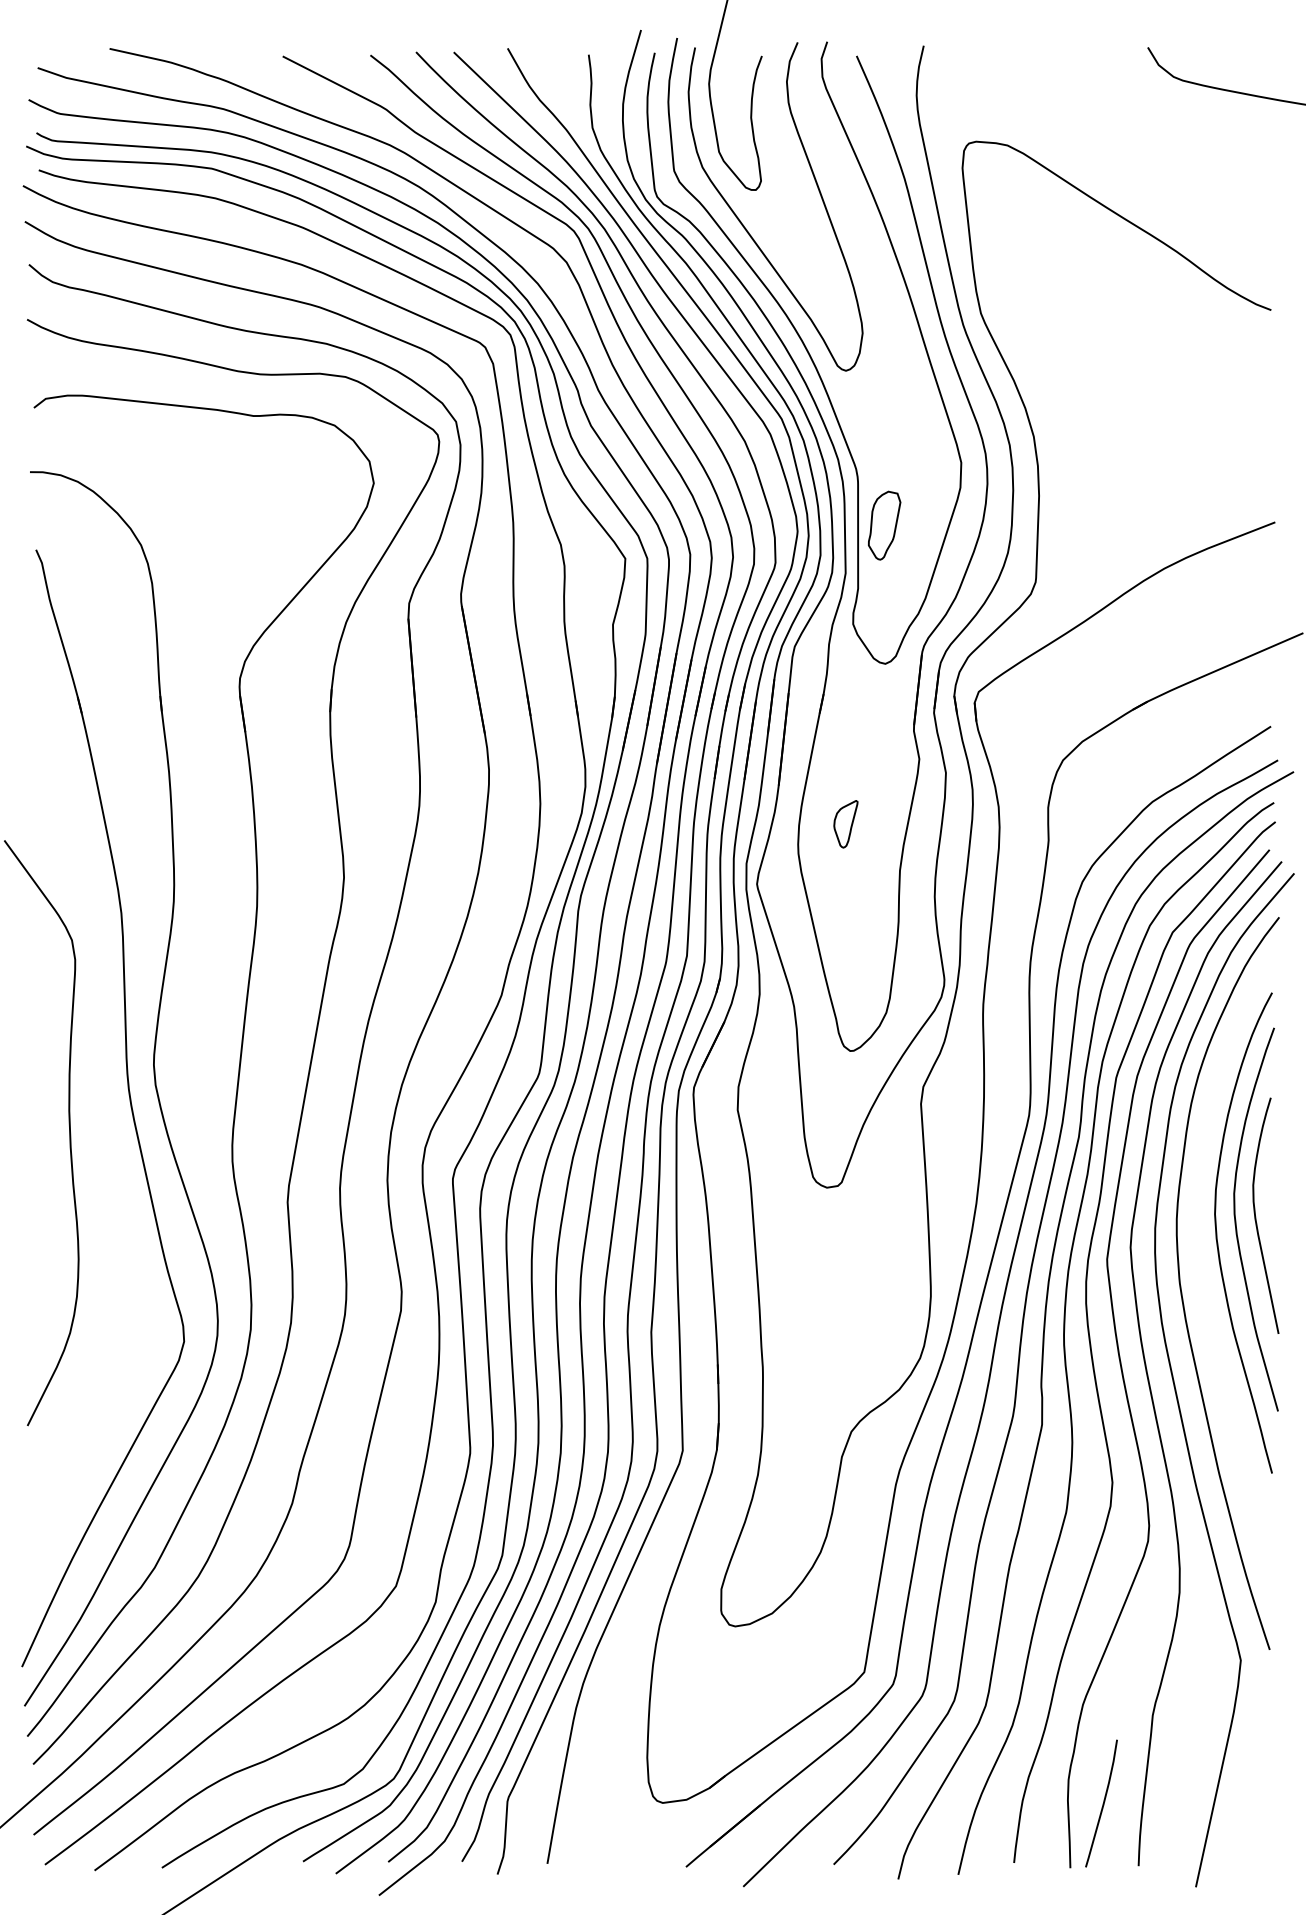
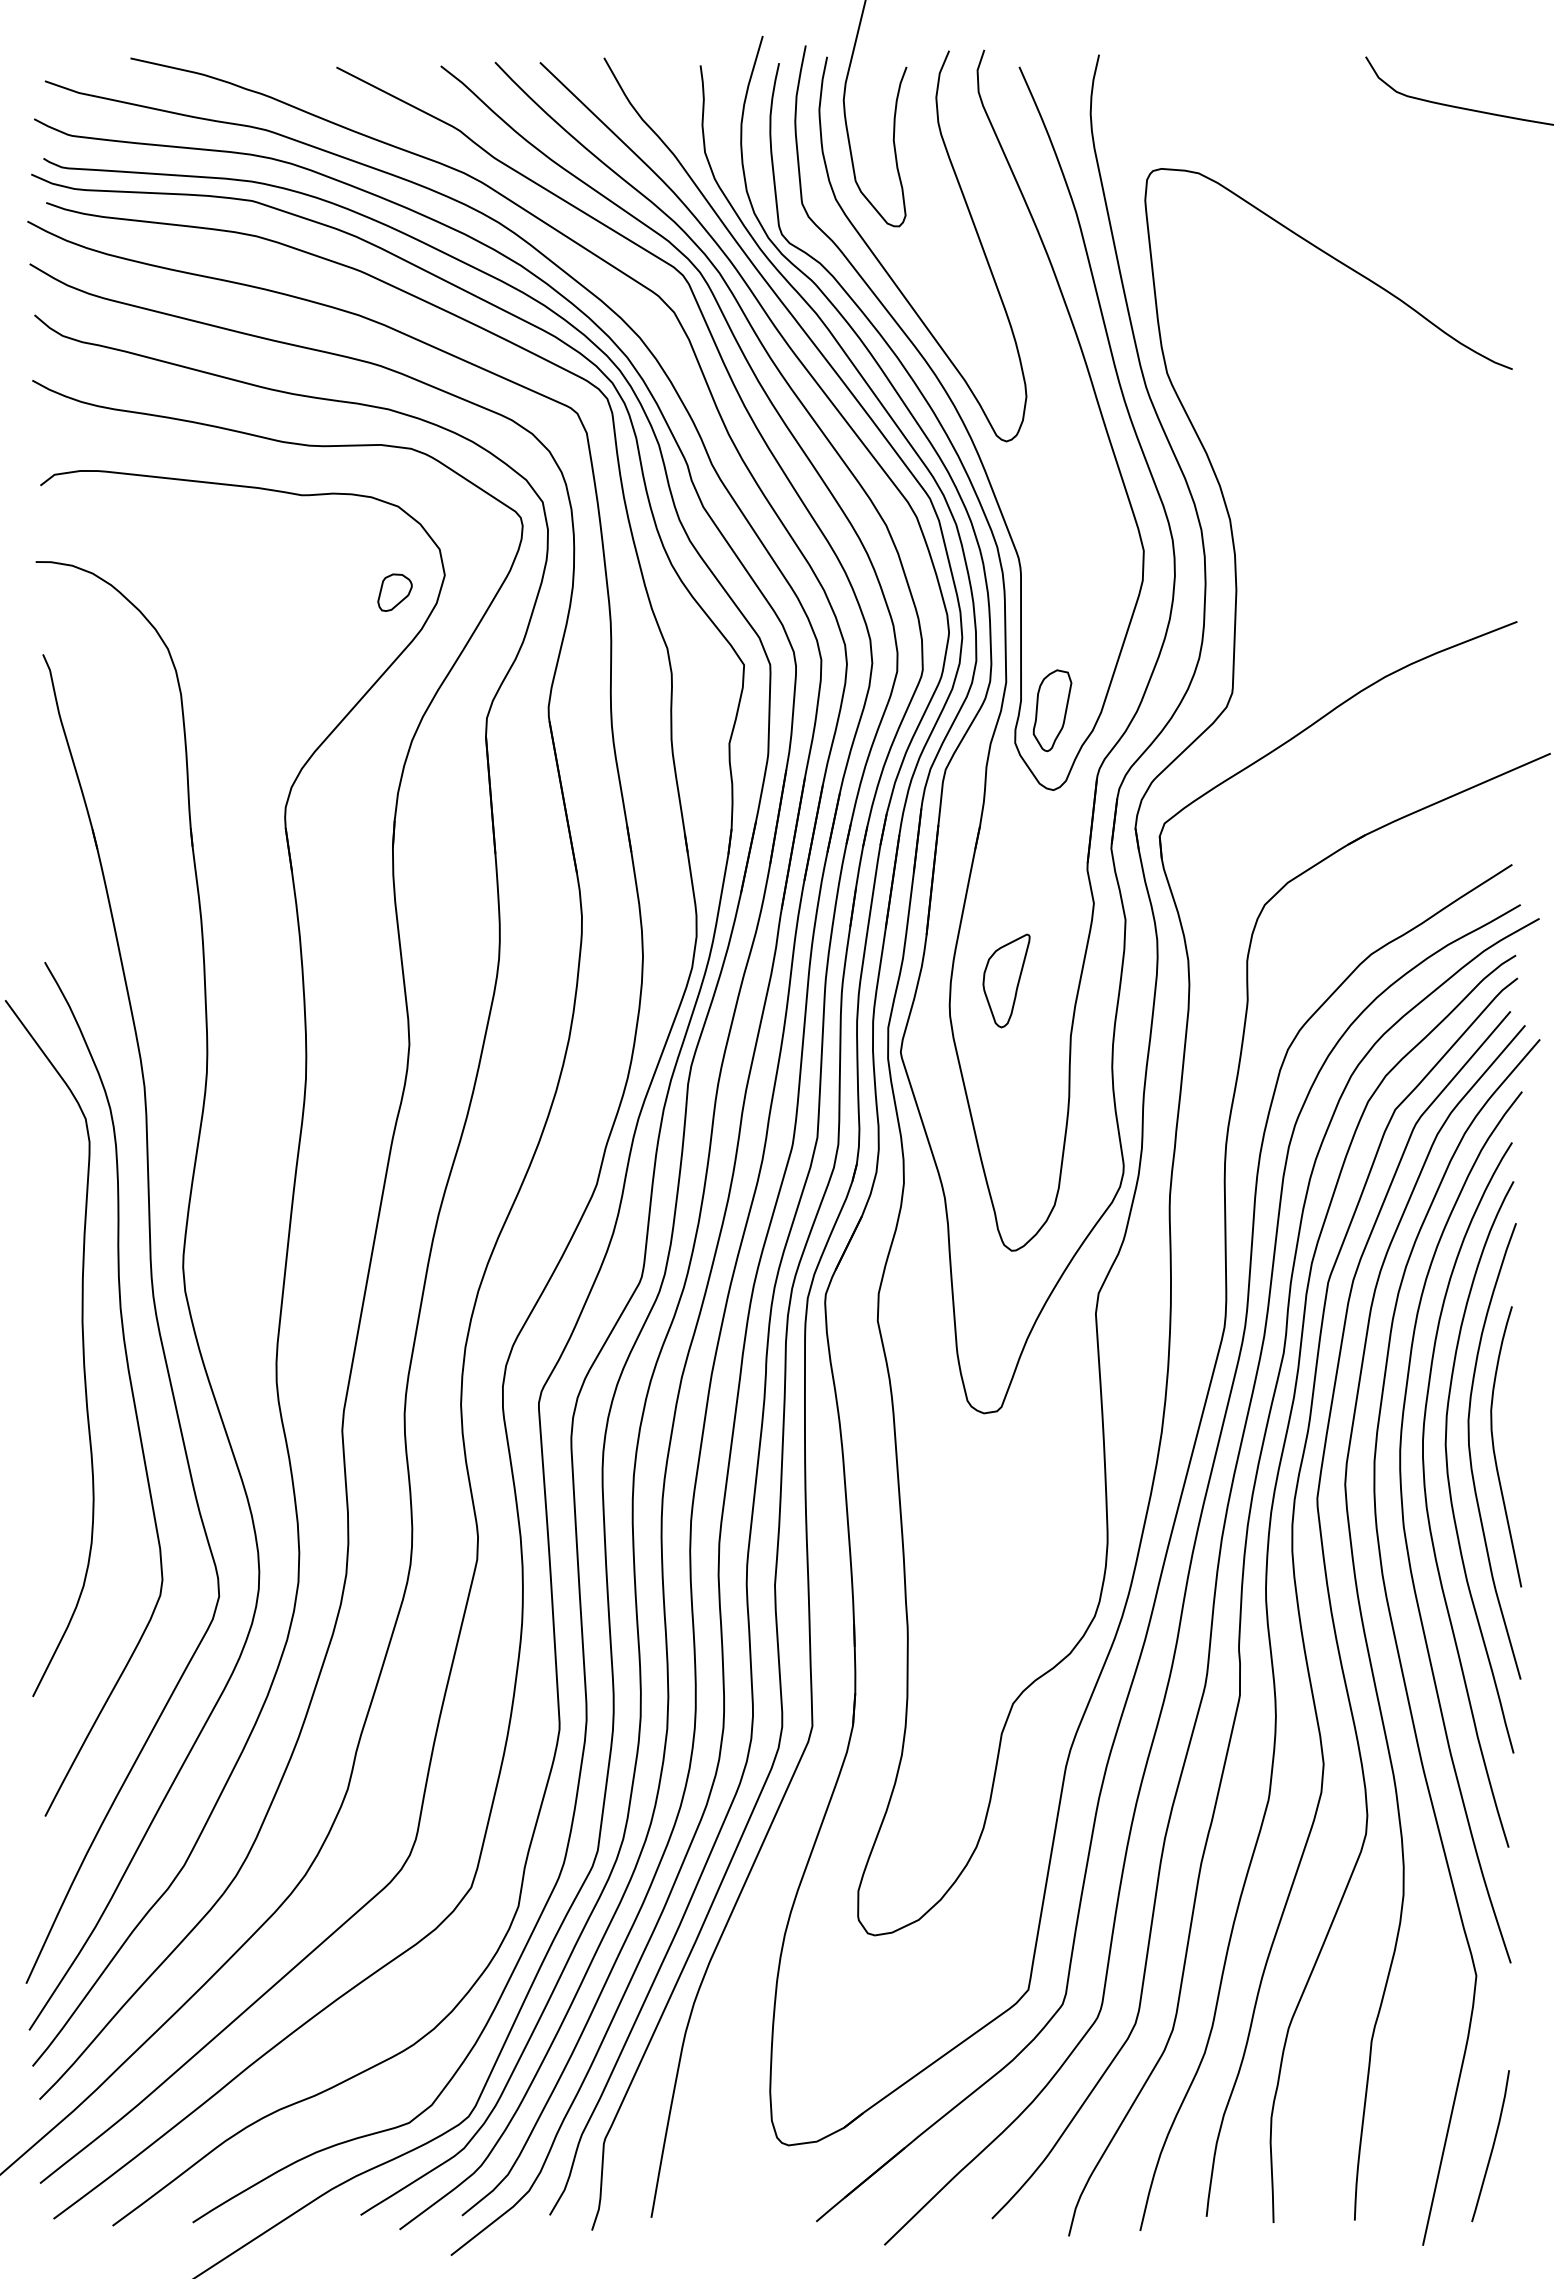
part: (331, 497) -> (394, 592), added
part: (884, 525) -> (1052, 710), moved
part: (845, 823) -> (1006, 980), size x1.67
curve: (108, 1161) -> (129, 1382), added
curve: (1199, 1262) -> (1427, 1502), added
curve: (1103, 1803) -> (1492, 2146), moved

